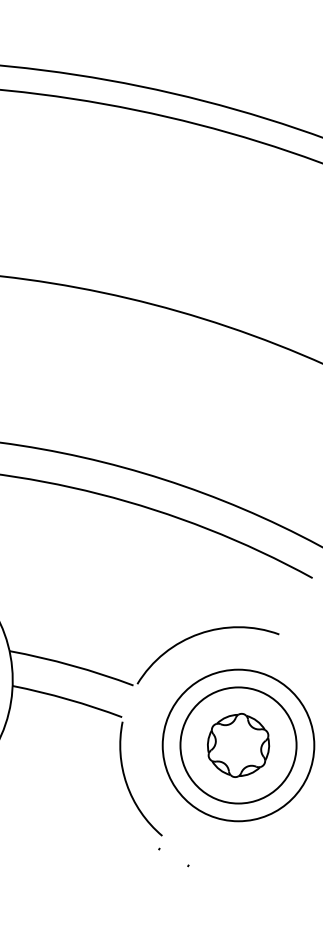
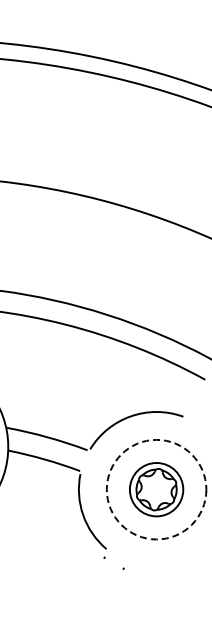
circle: (238, 745) -> (156, 489), size x0.7
circle: (238, 745) -> (156, 489), solid -> dashed

